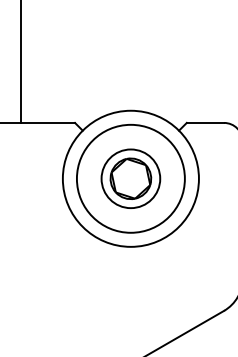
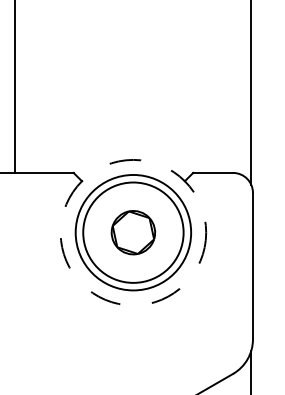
circle: (130, 178) -> (133, 232), size x1.6
circle: (130, 178) -> (133, 232), solid -> dashed

